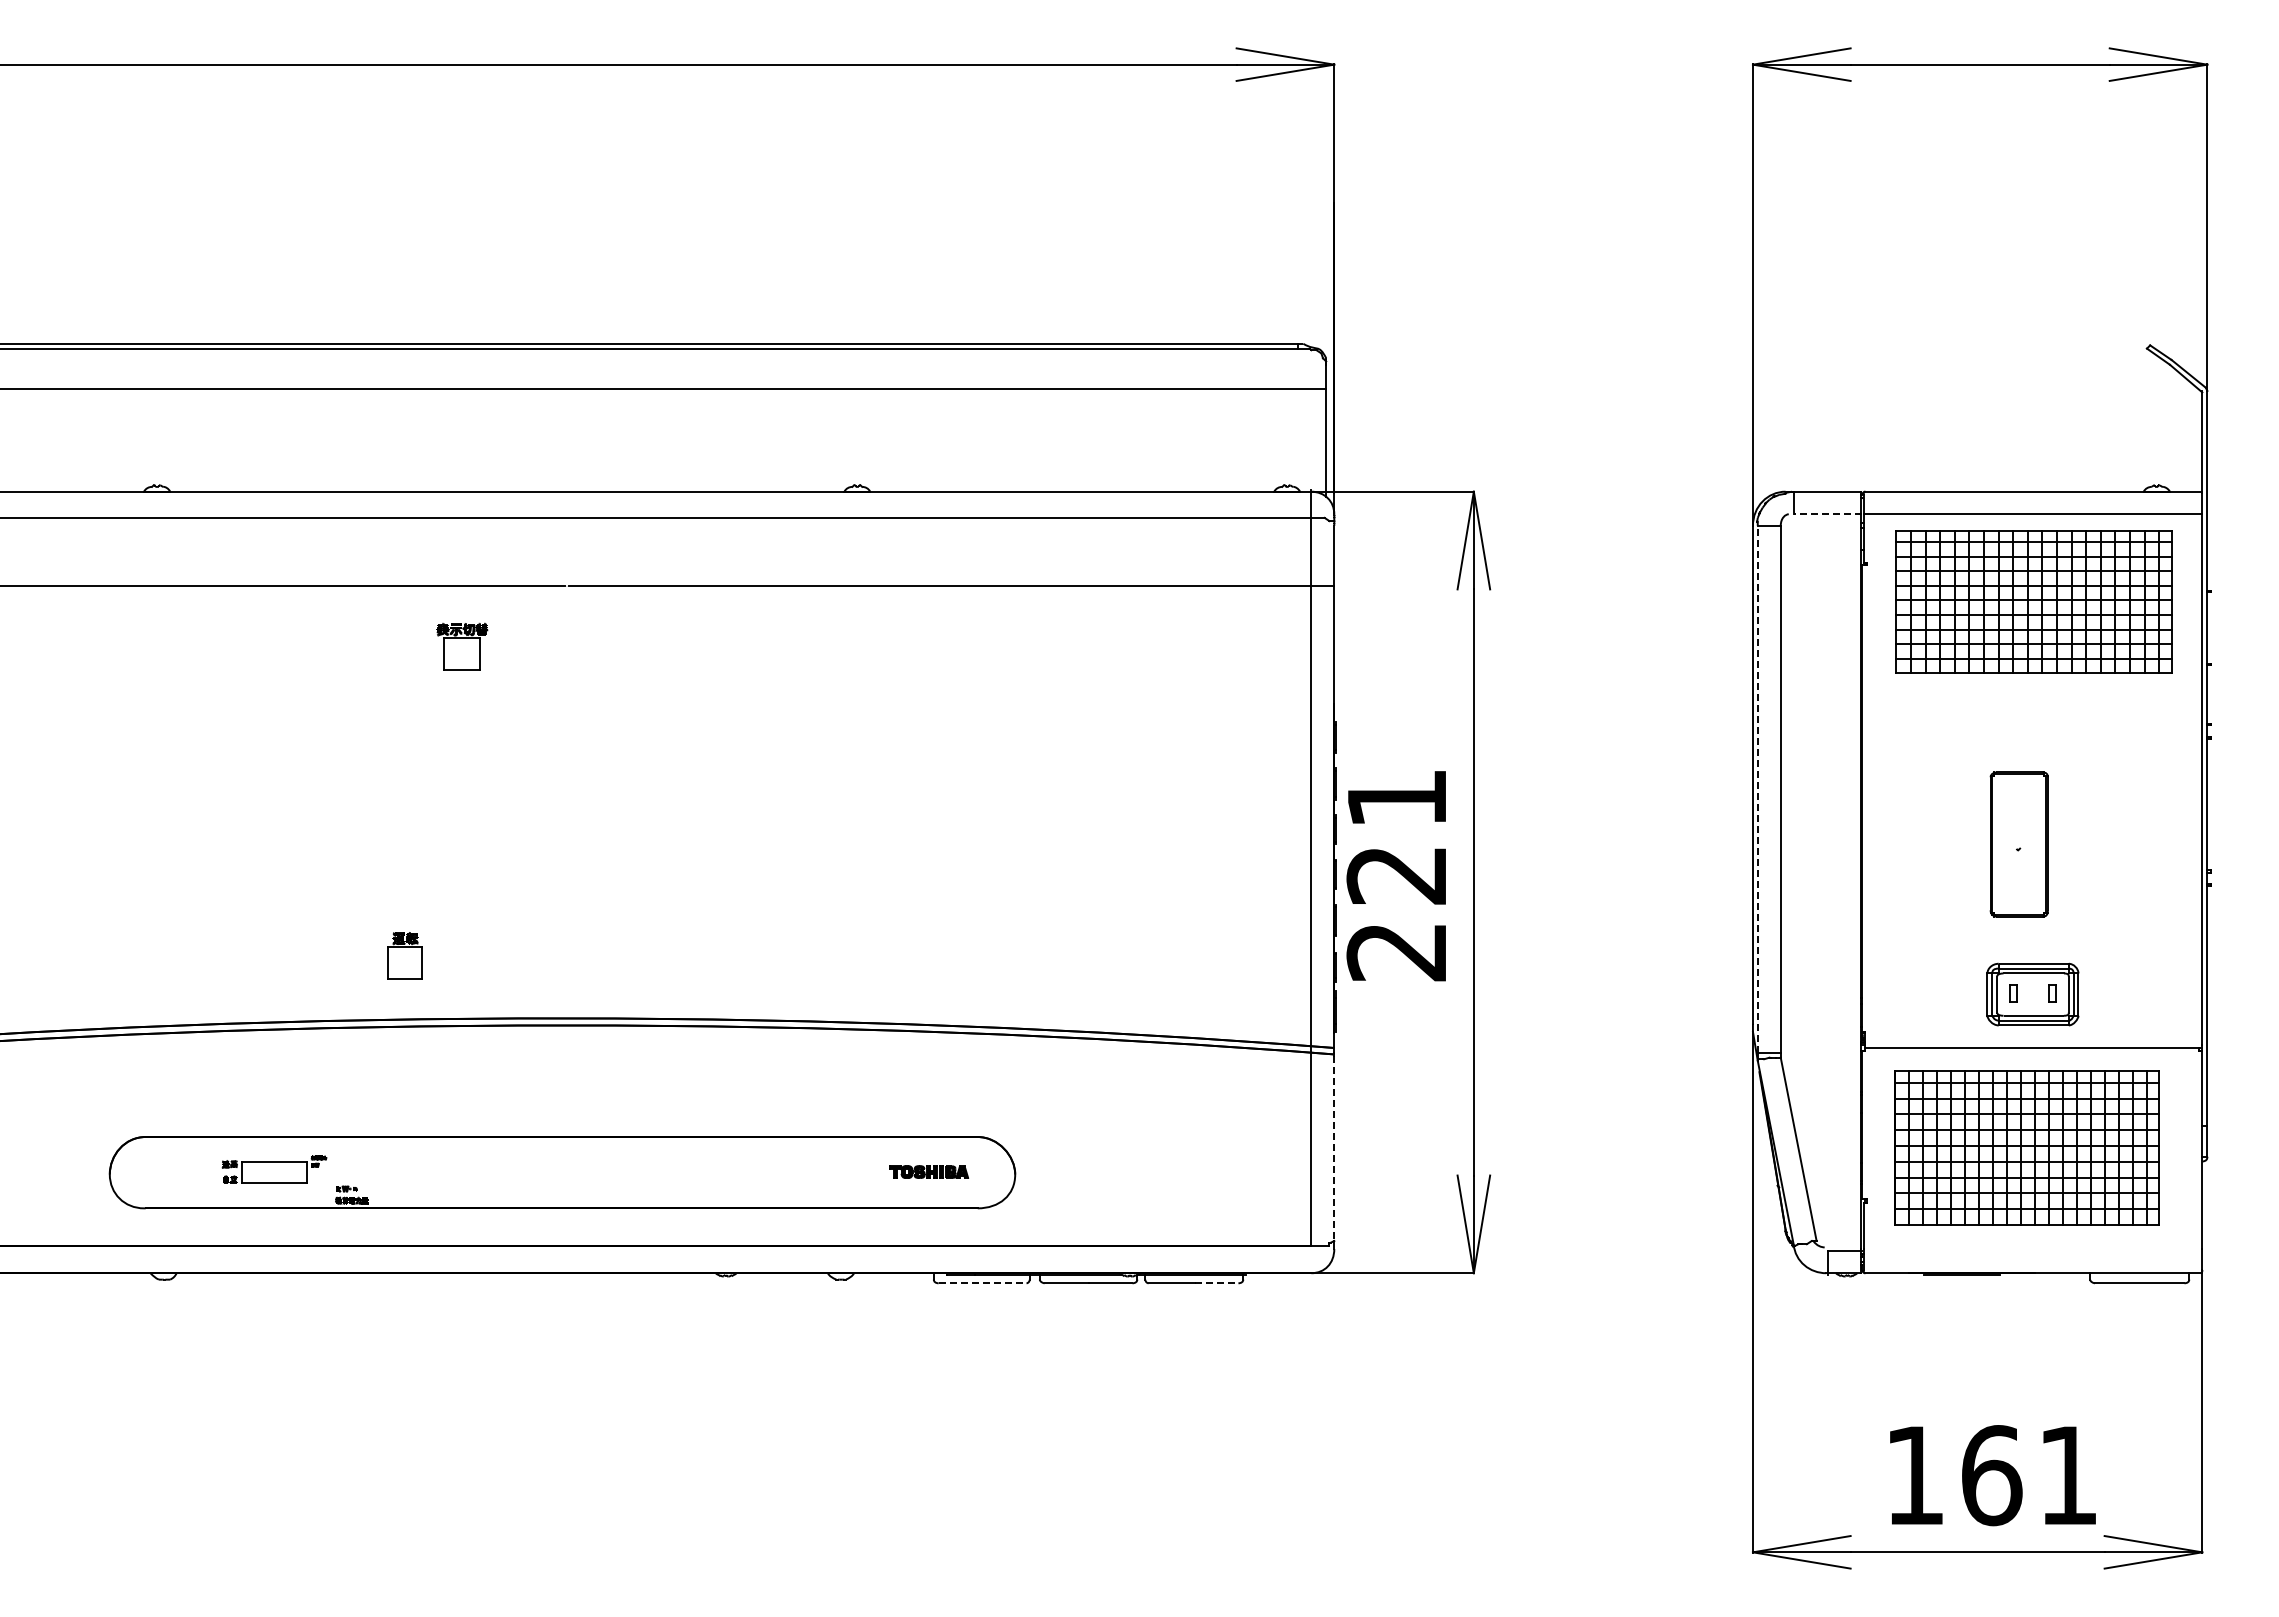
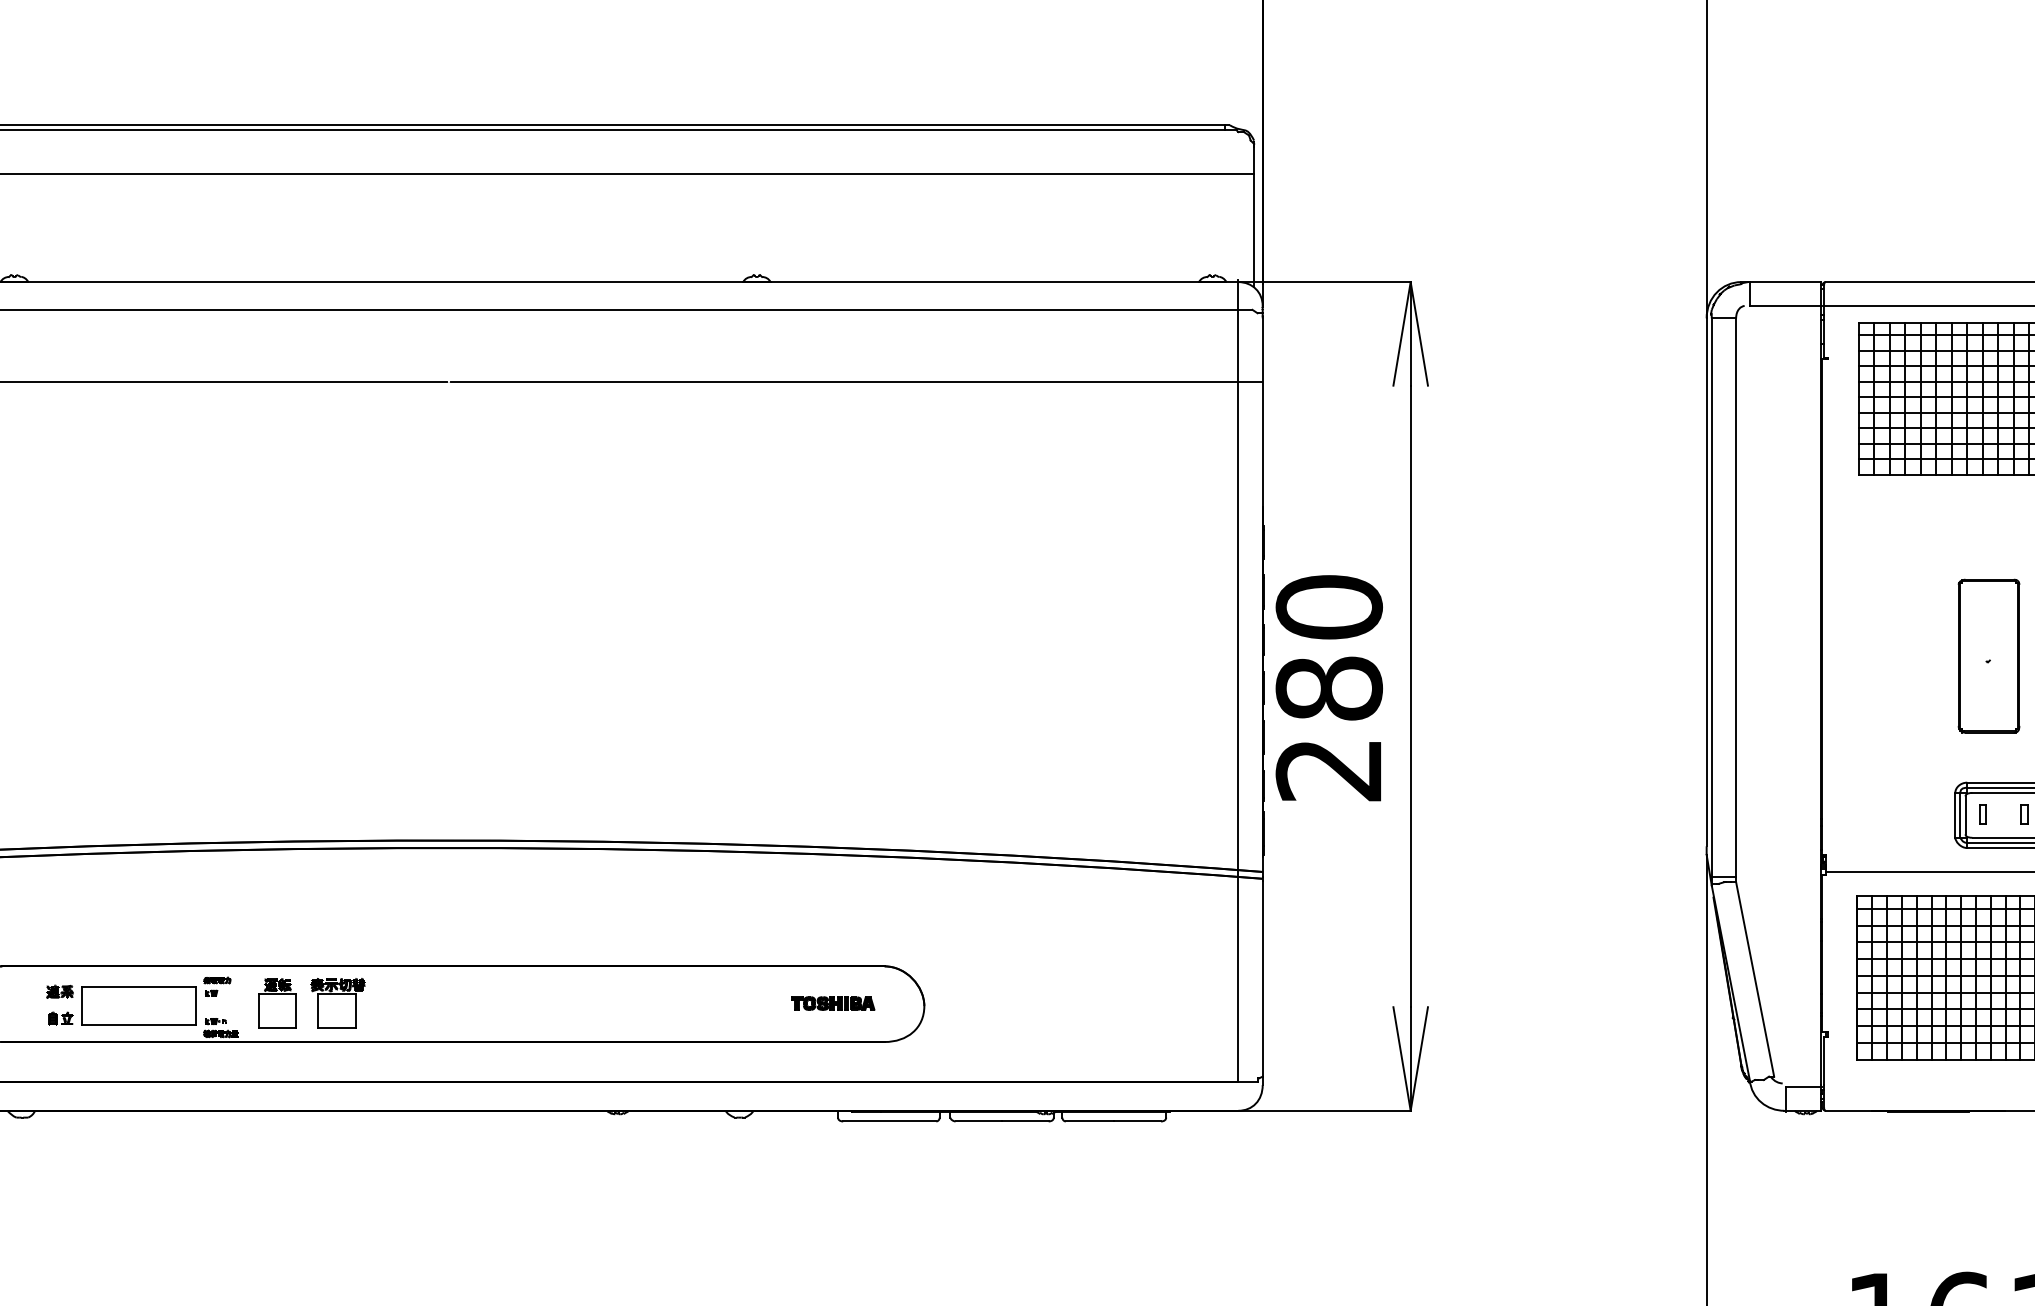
line: (1827, 514) -> (1785, 306), dashed -> solid
part: (462, 646) -> (338, 1002), moved
line: (1757, 788) -> (1711, 596), dashed -> solid
text: (1396, 836) -> (1328, 647), 221 -> 280
part: (404, 955) -> (276, 1002), moved
line: (1334, 1149) -> (1262, 979), dashed -> solid
part: (274, 1169) -> (138, 1000), size x1.67
line: (982, 1283) -> (889, 1121), dashed -> solid
line: (1216, 1283) -> (1137, 1121), dashed -> solid

